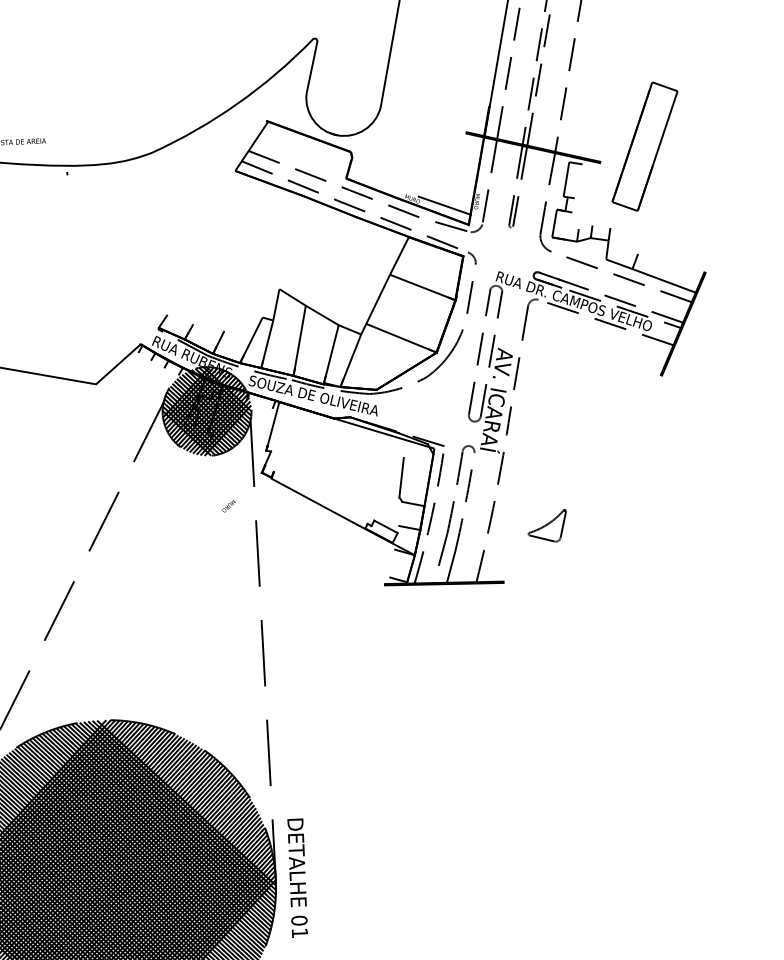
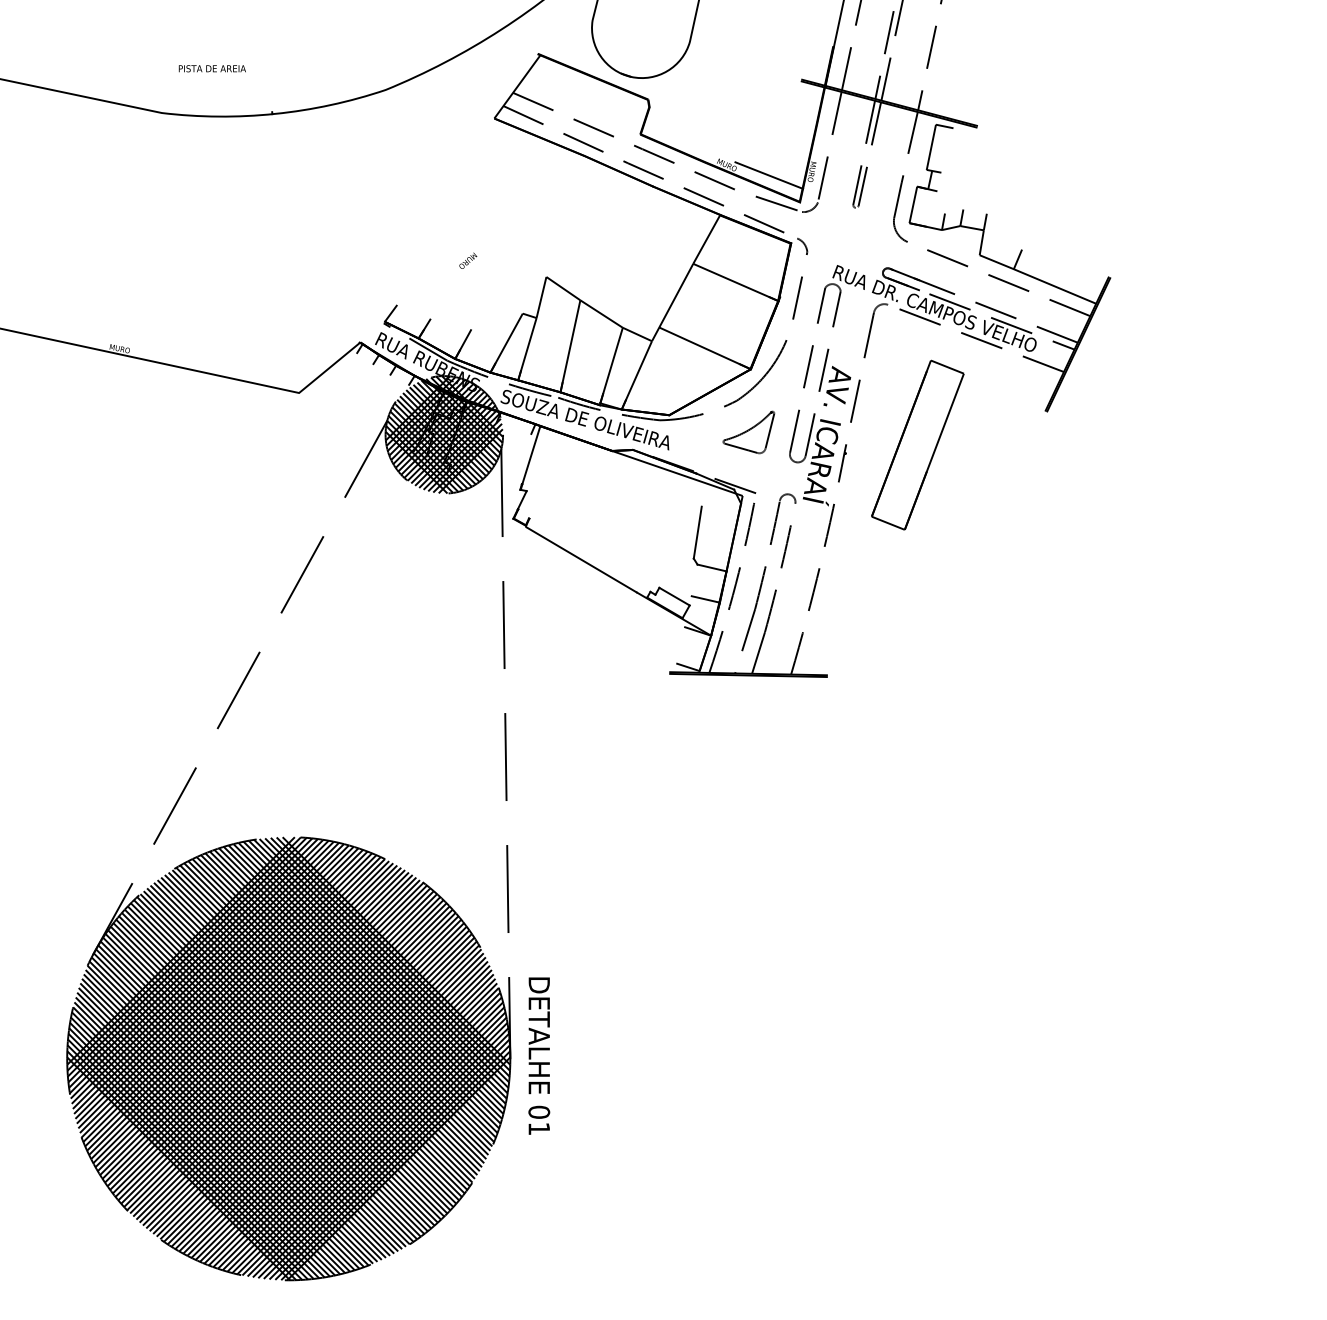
part: (644, 146) -> (917, 444), moved
text: (229, 505) -> (468, 260), moved
part: (547, 526) -> (748, 432), moved

